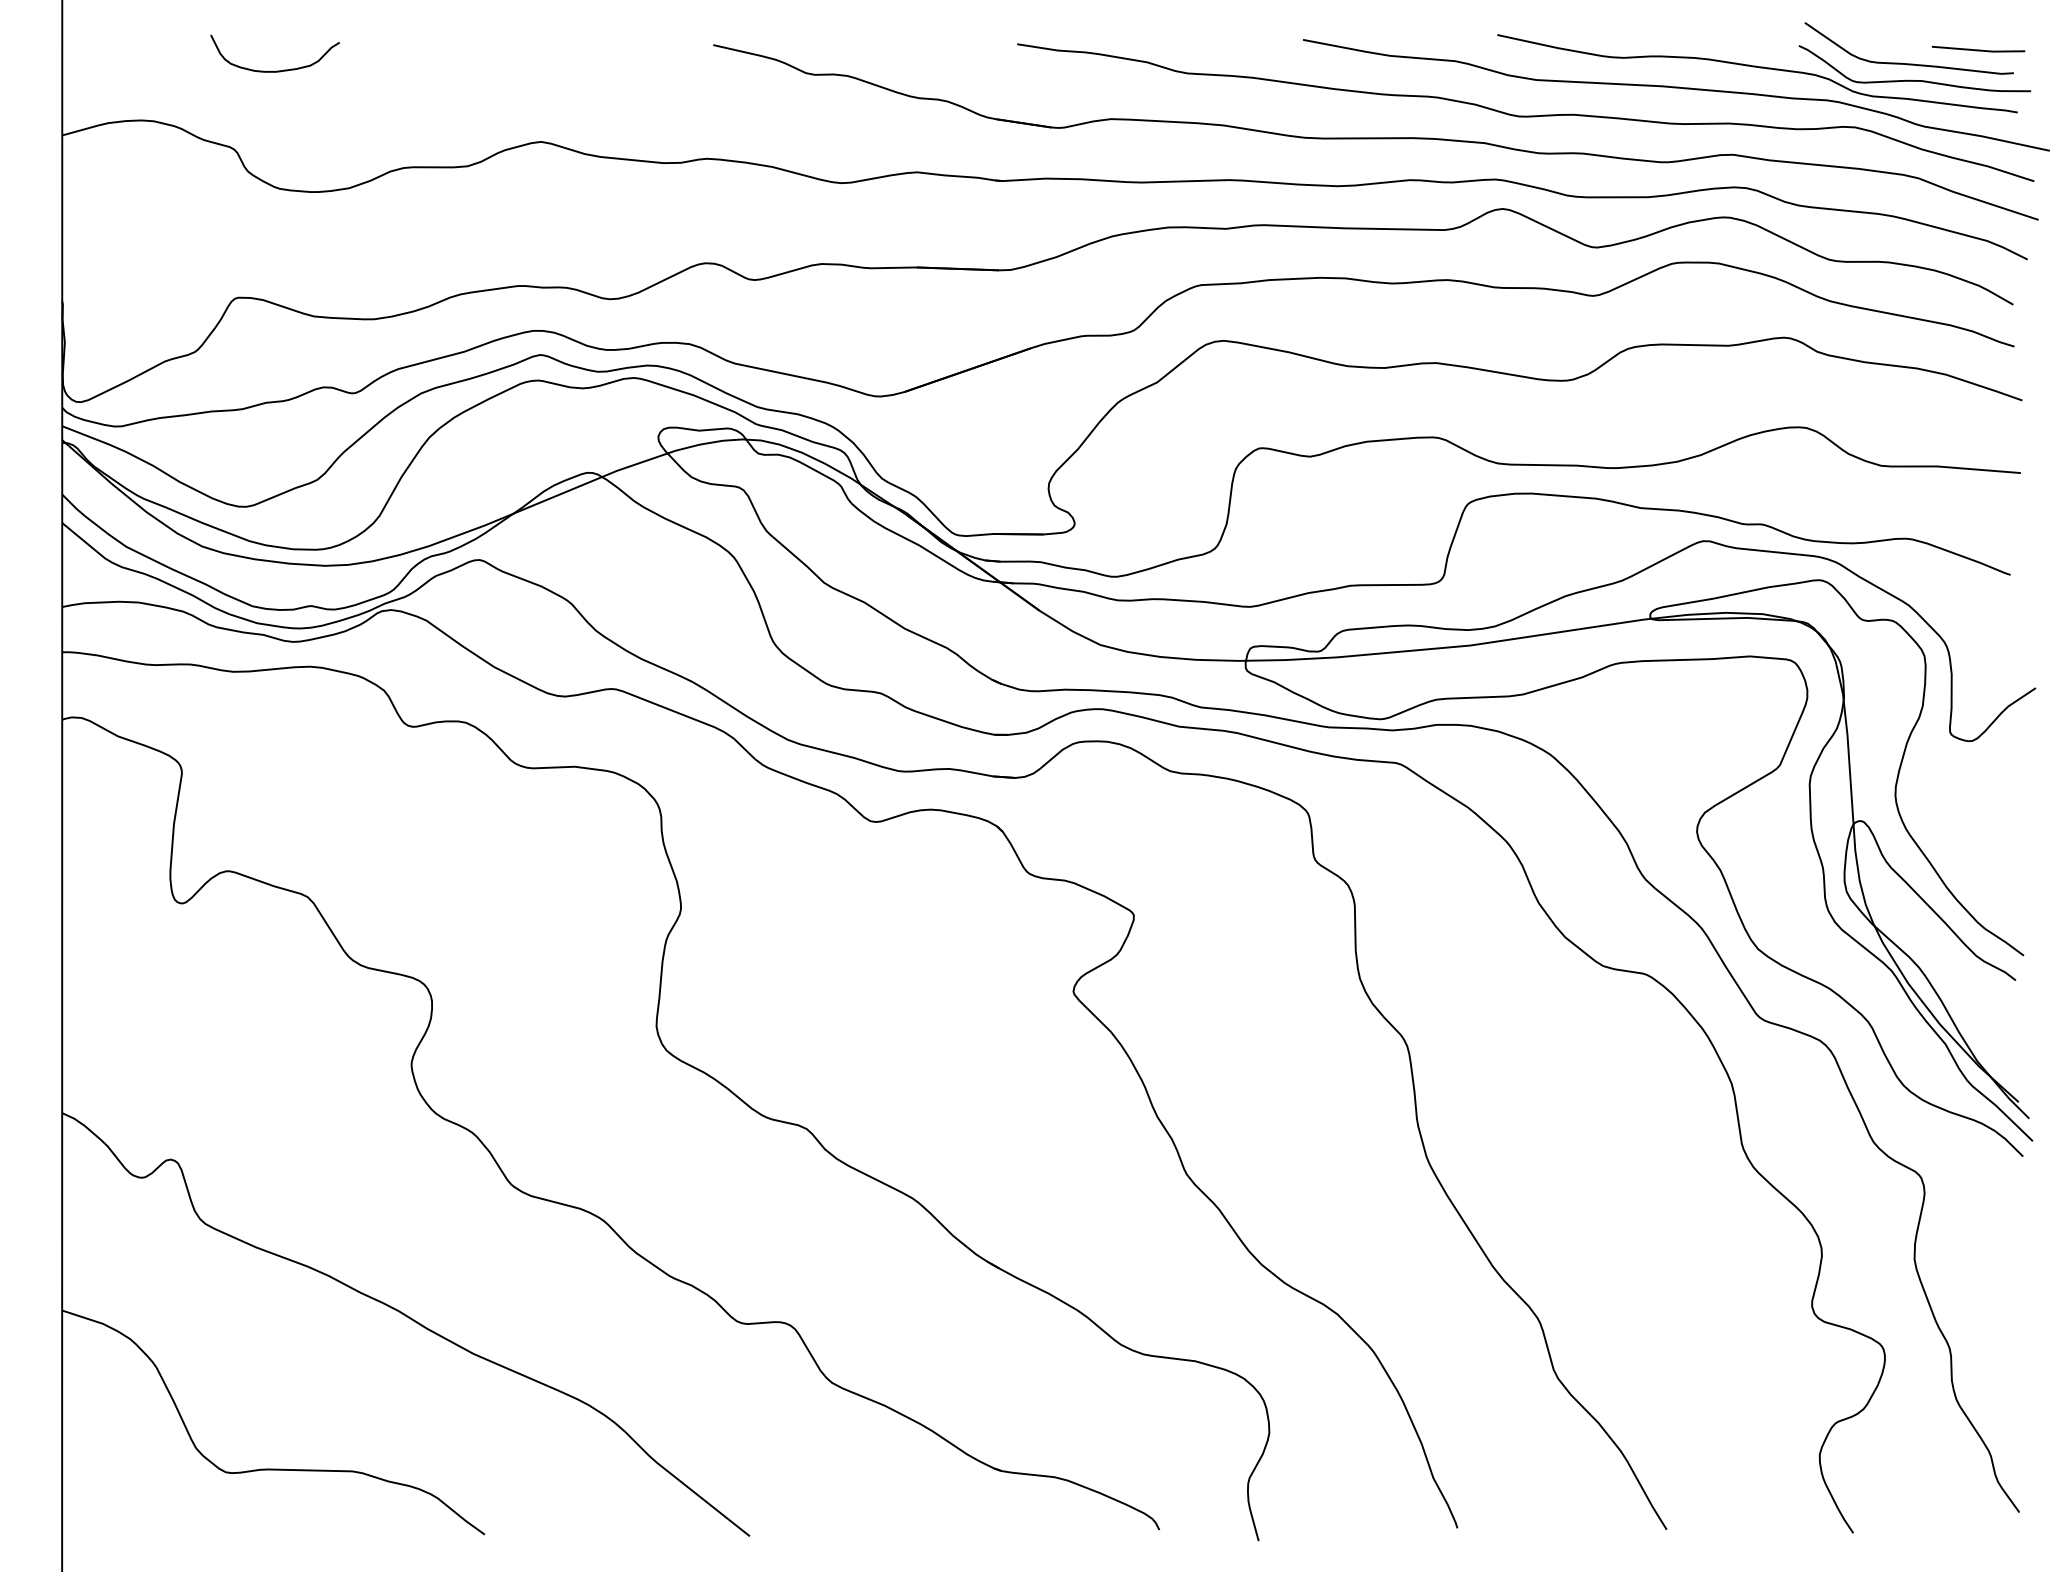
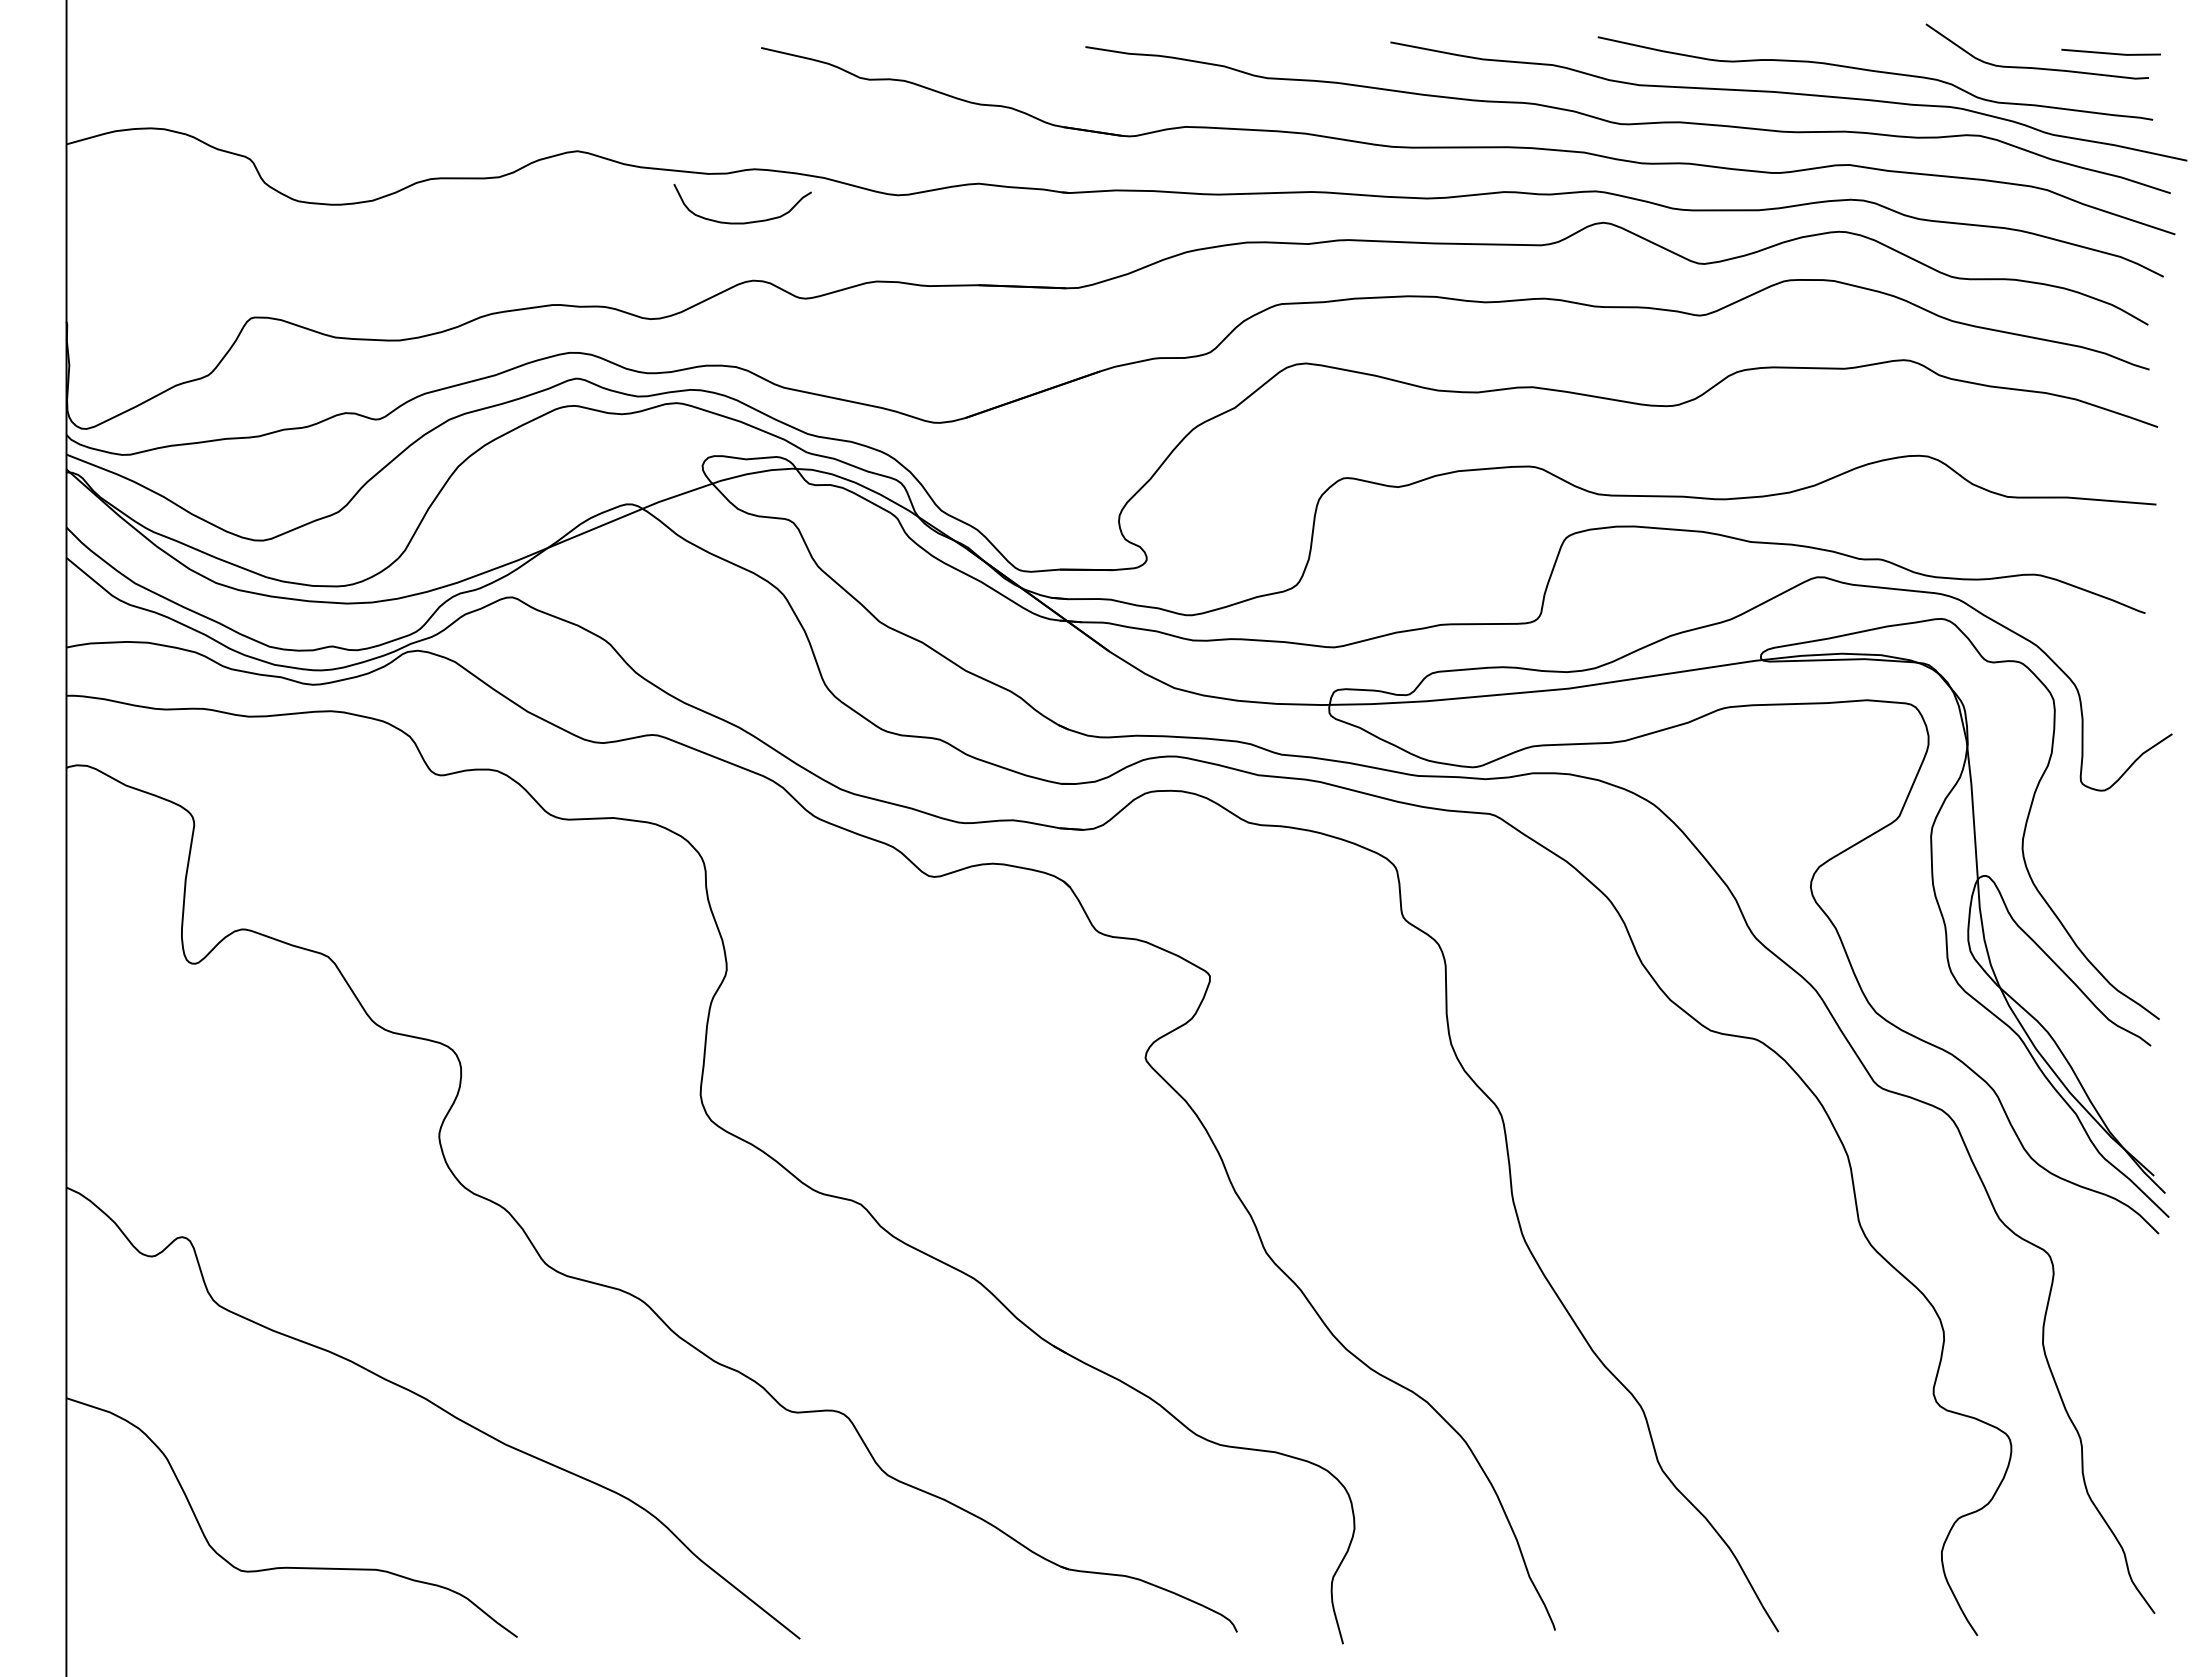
curve: (274, 70) -> (742, 222), moved
curve: (1915, 80) -> (2043, 85), removed

